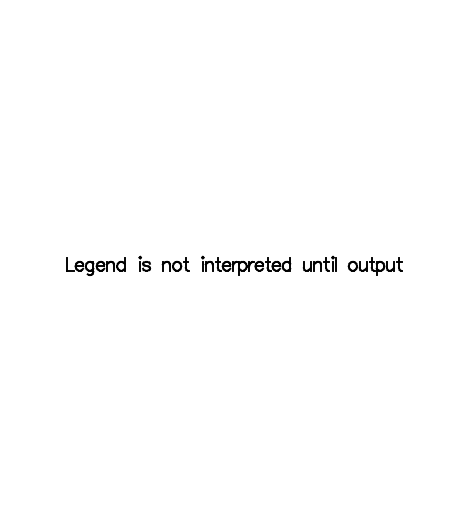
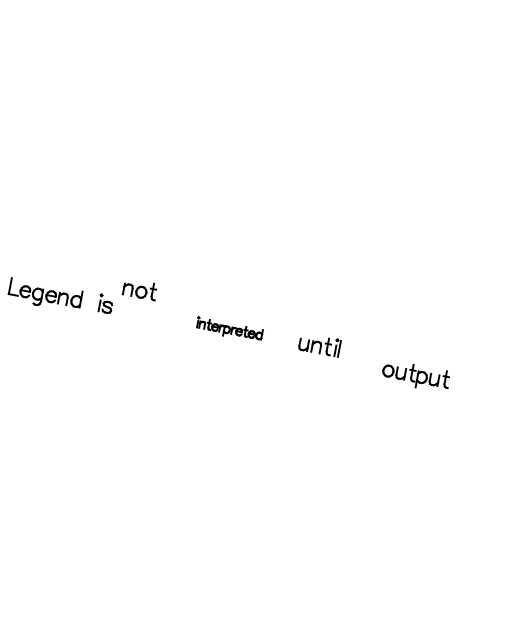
part: (175, 264) -> (139, 289), moved
part: (246, 265) -> (229, 329), size x0.6
part: (374, 266) -> (414, 376), moved

